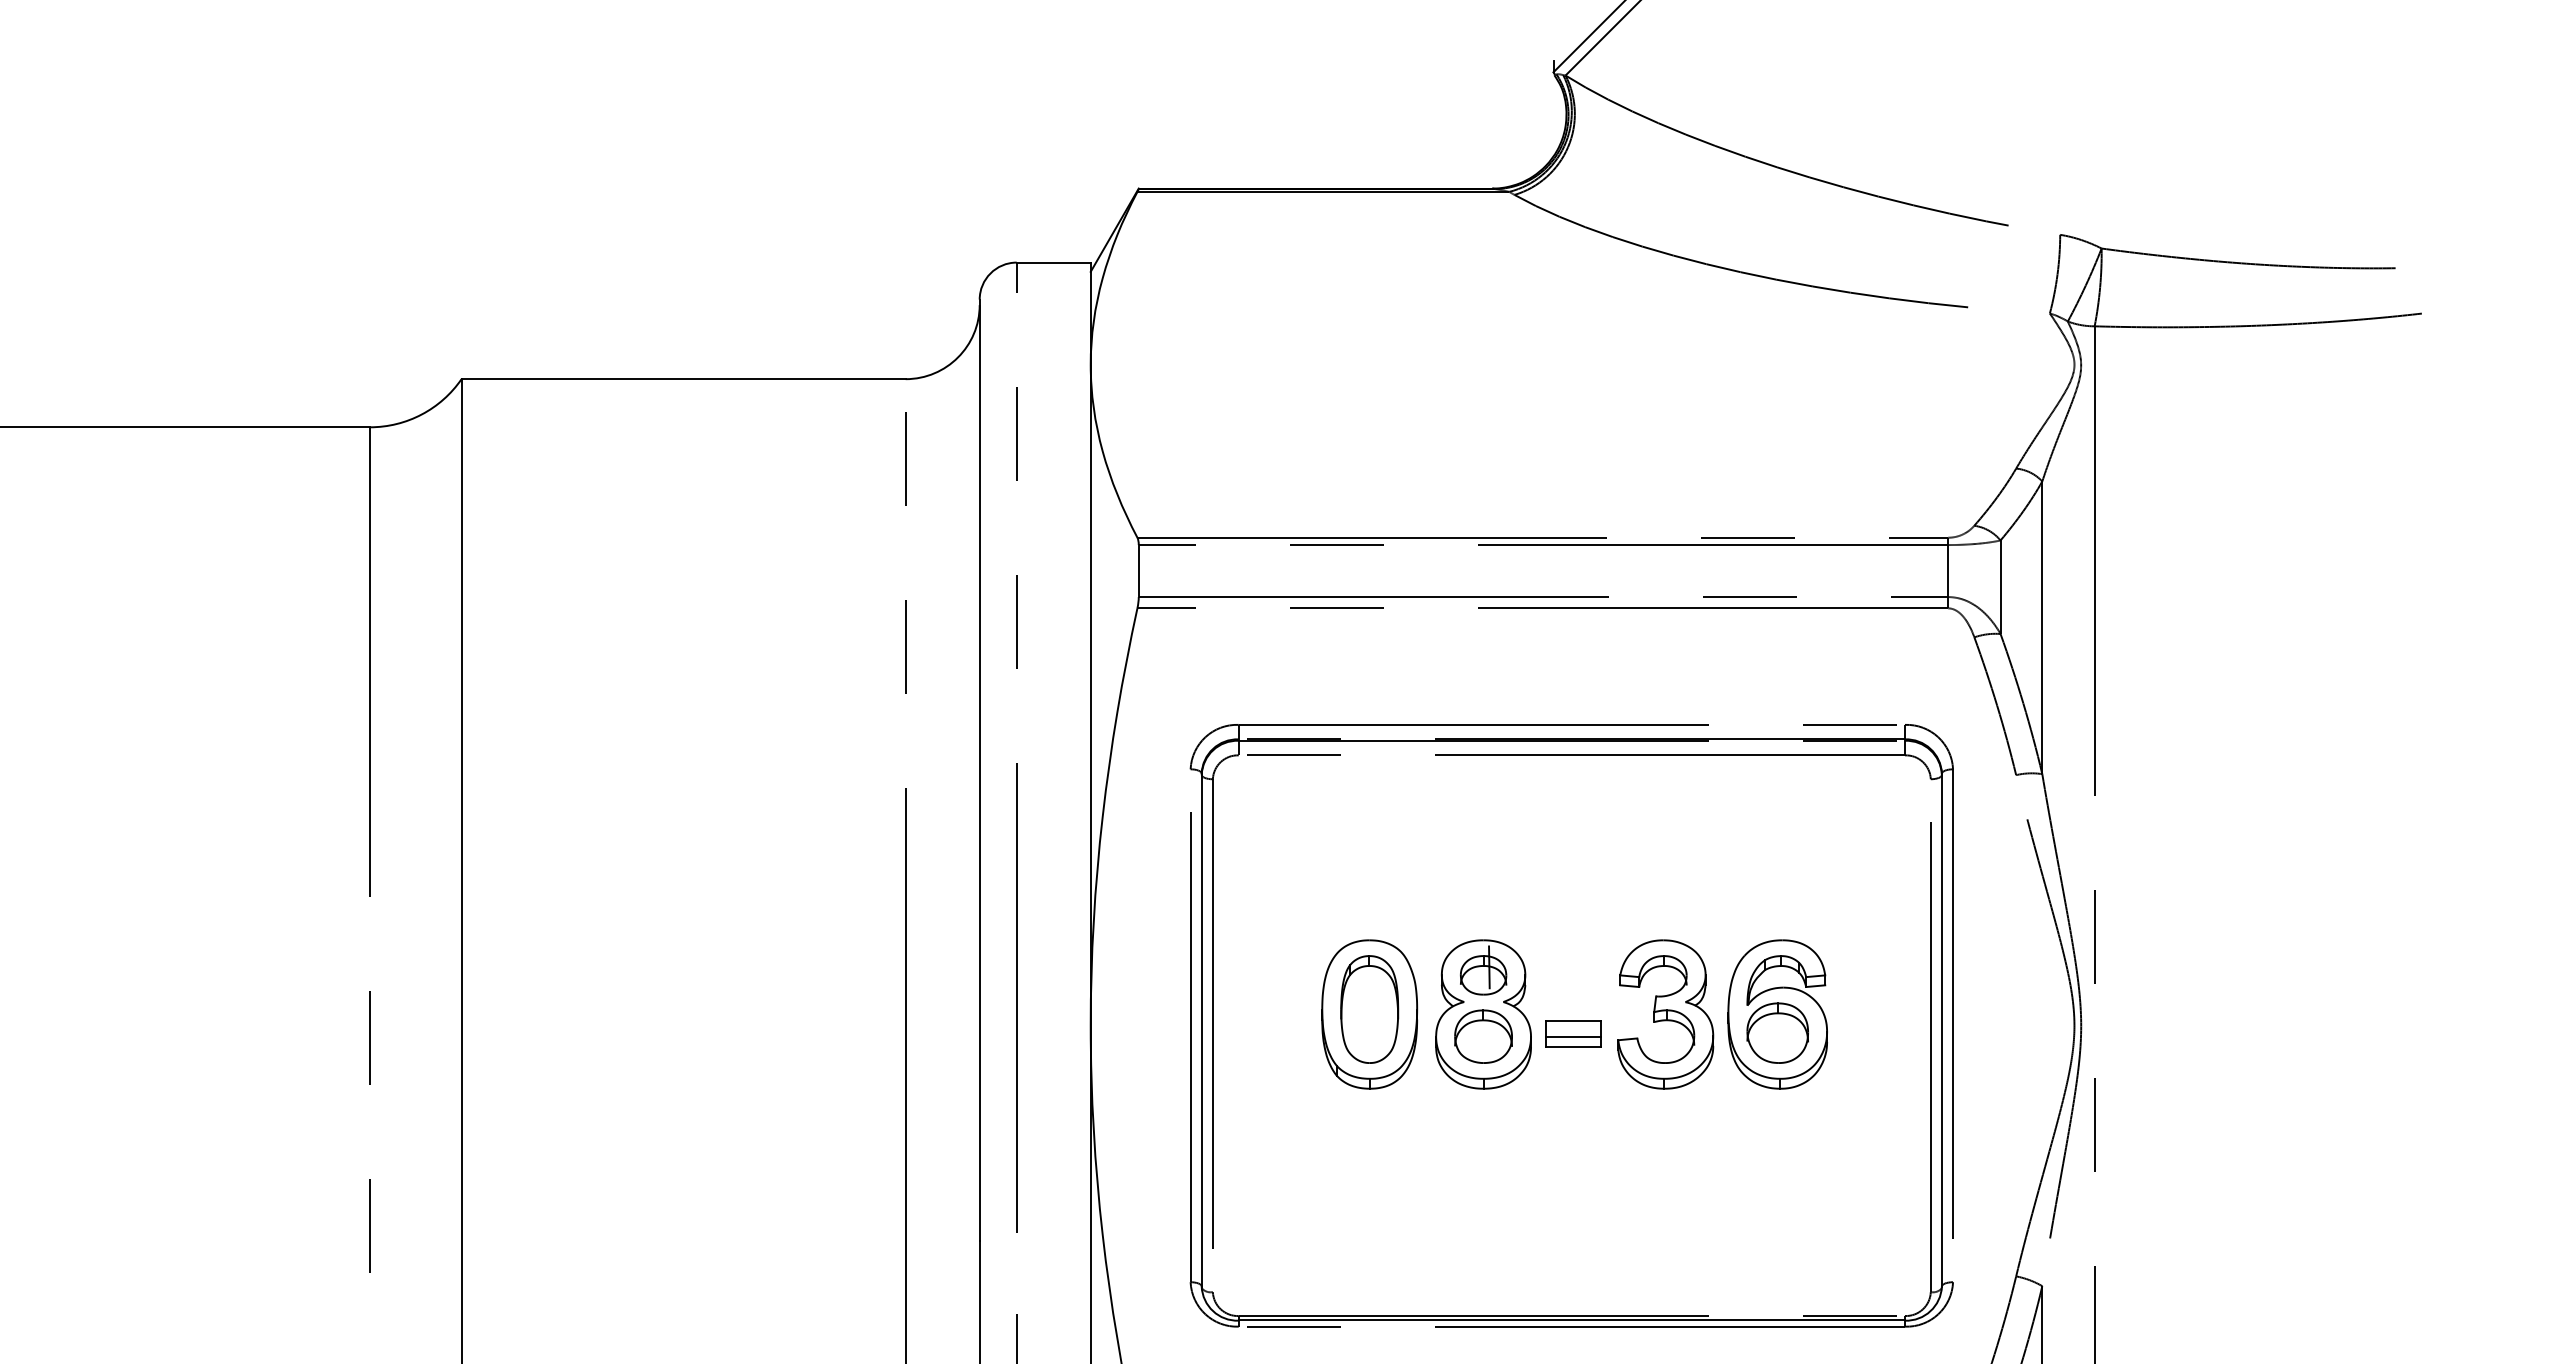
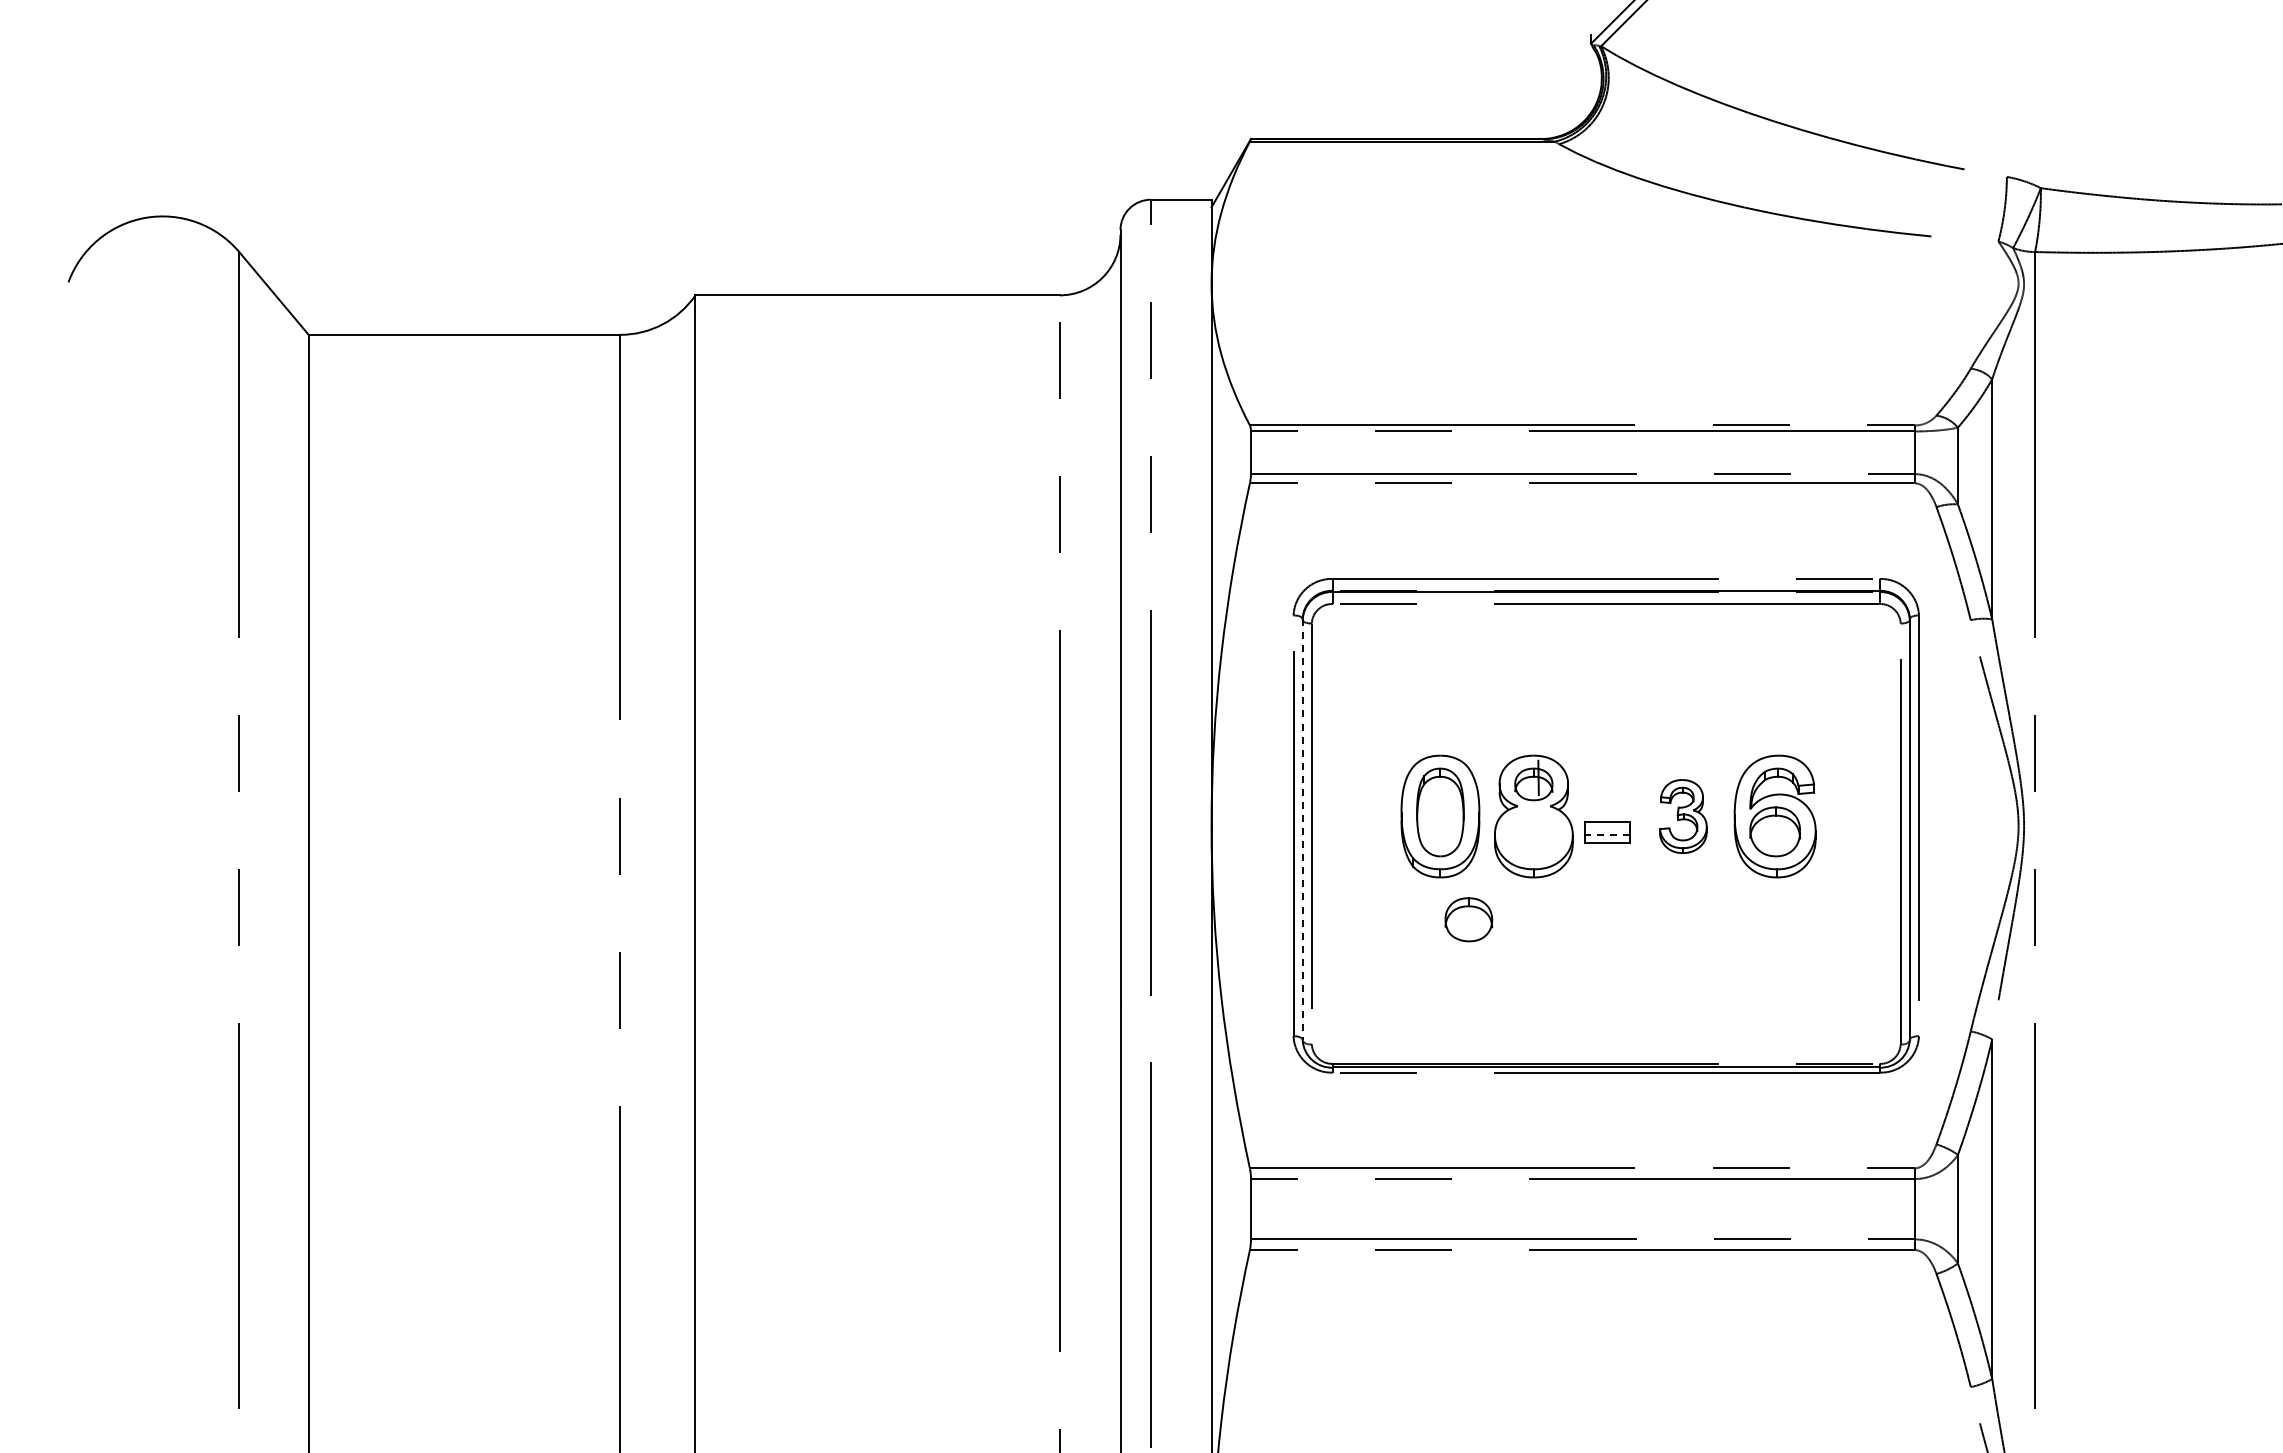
part: (1665, 1014) -> (1683, 816), size x0.6
line: (1201, 1030) -> (1302, 829), solid -> dashed
part: (1483, 1036) -> (1468, 919), moved
line: (1573, 1036) -> (1607, 834), solid -> dashed

